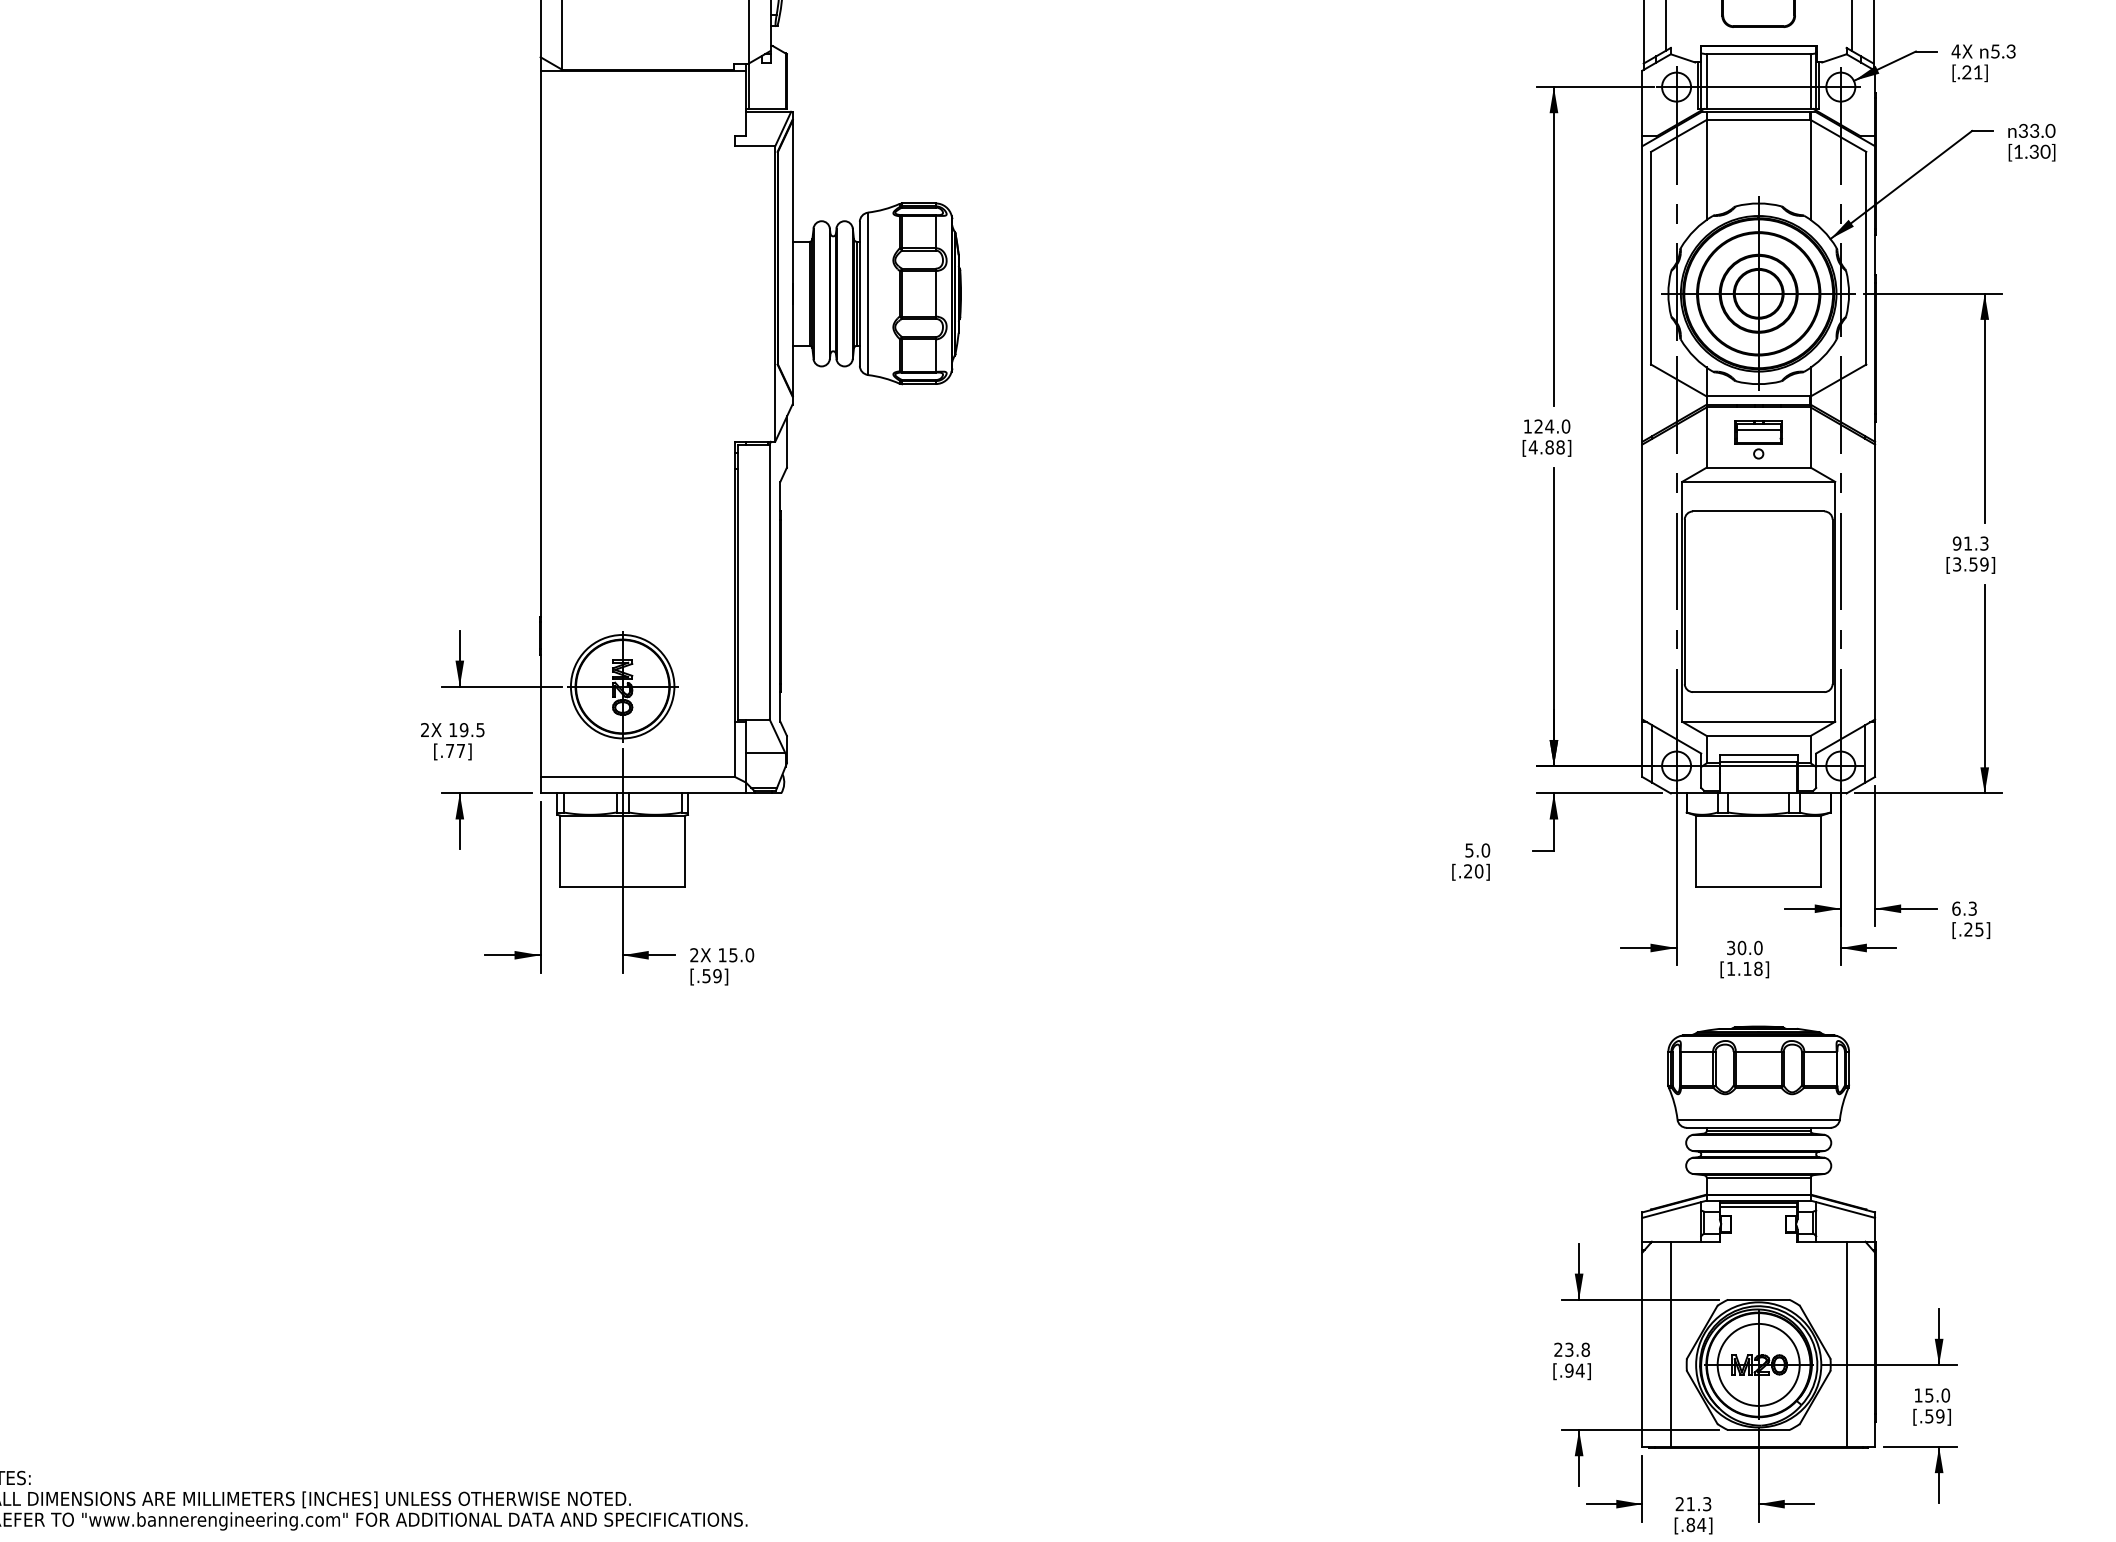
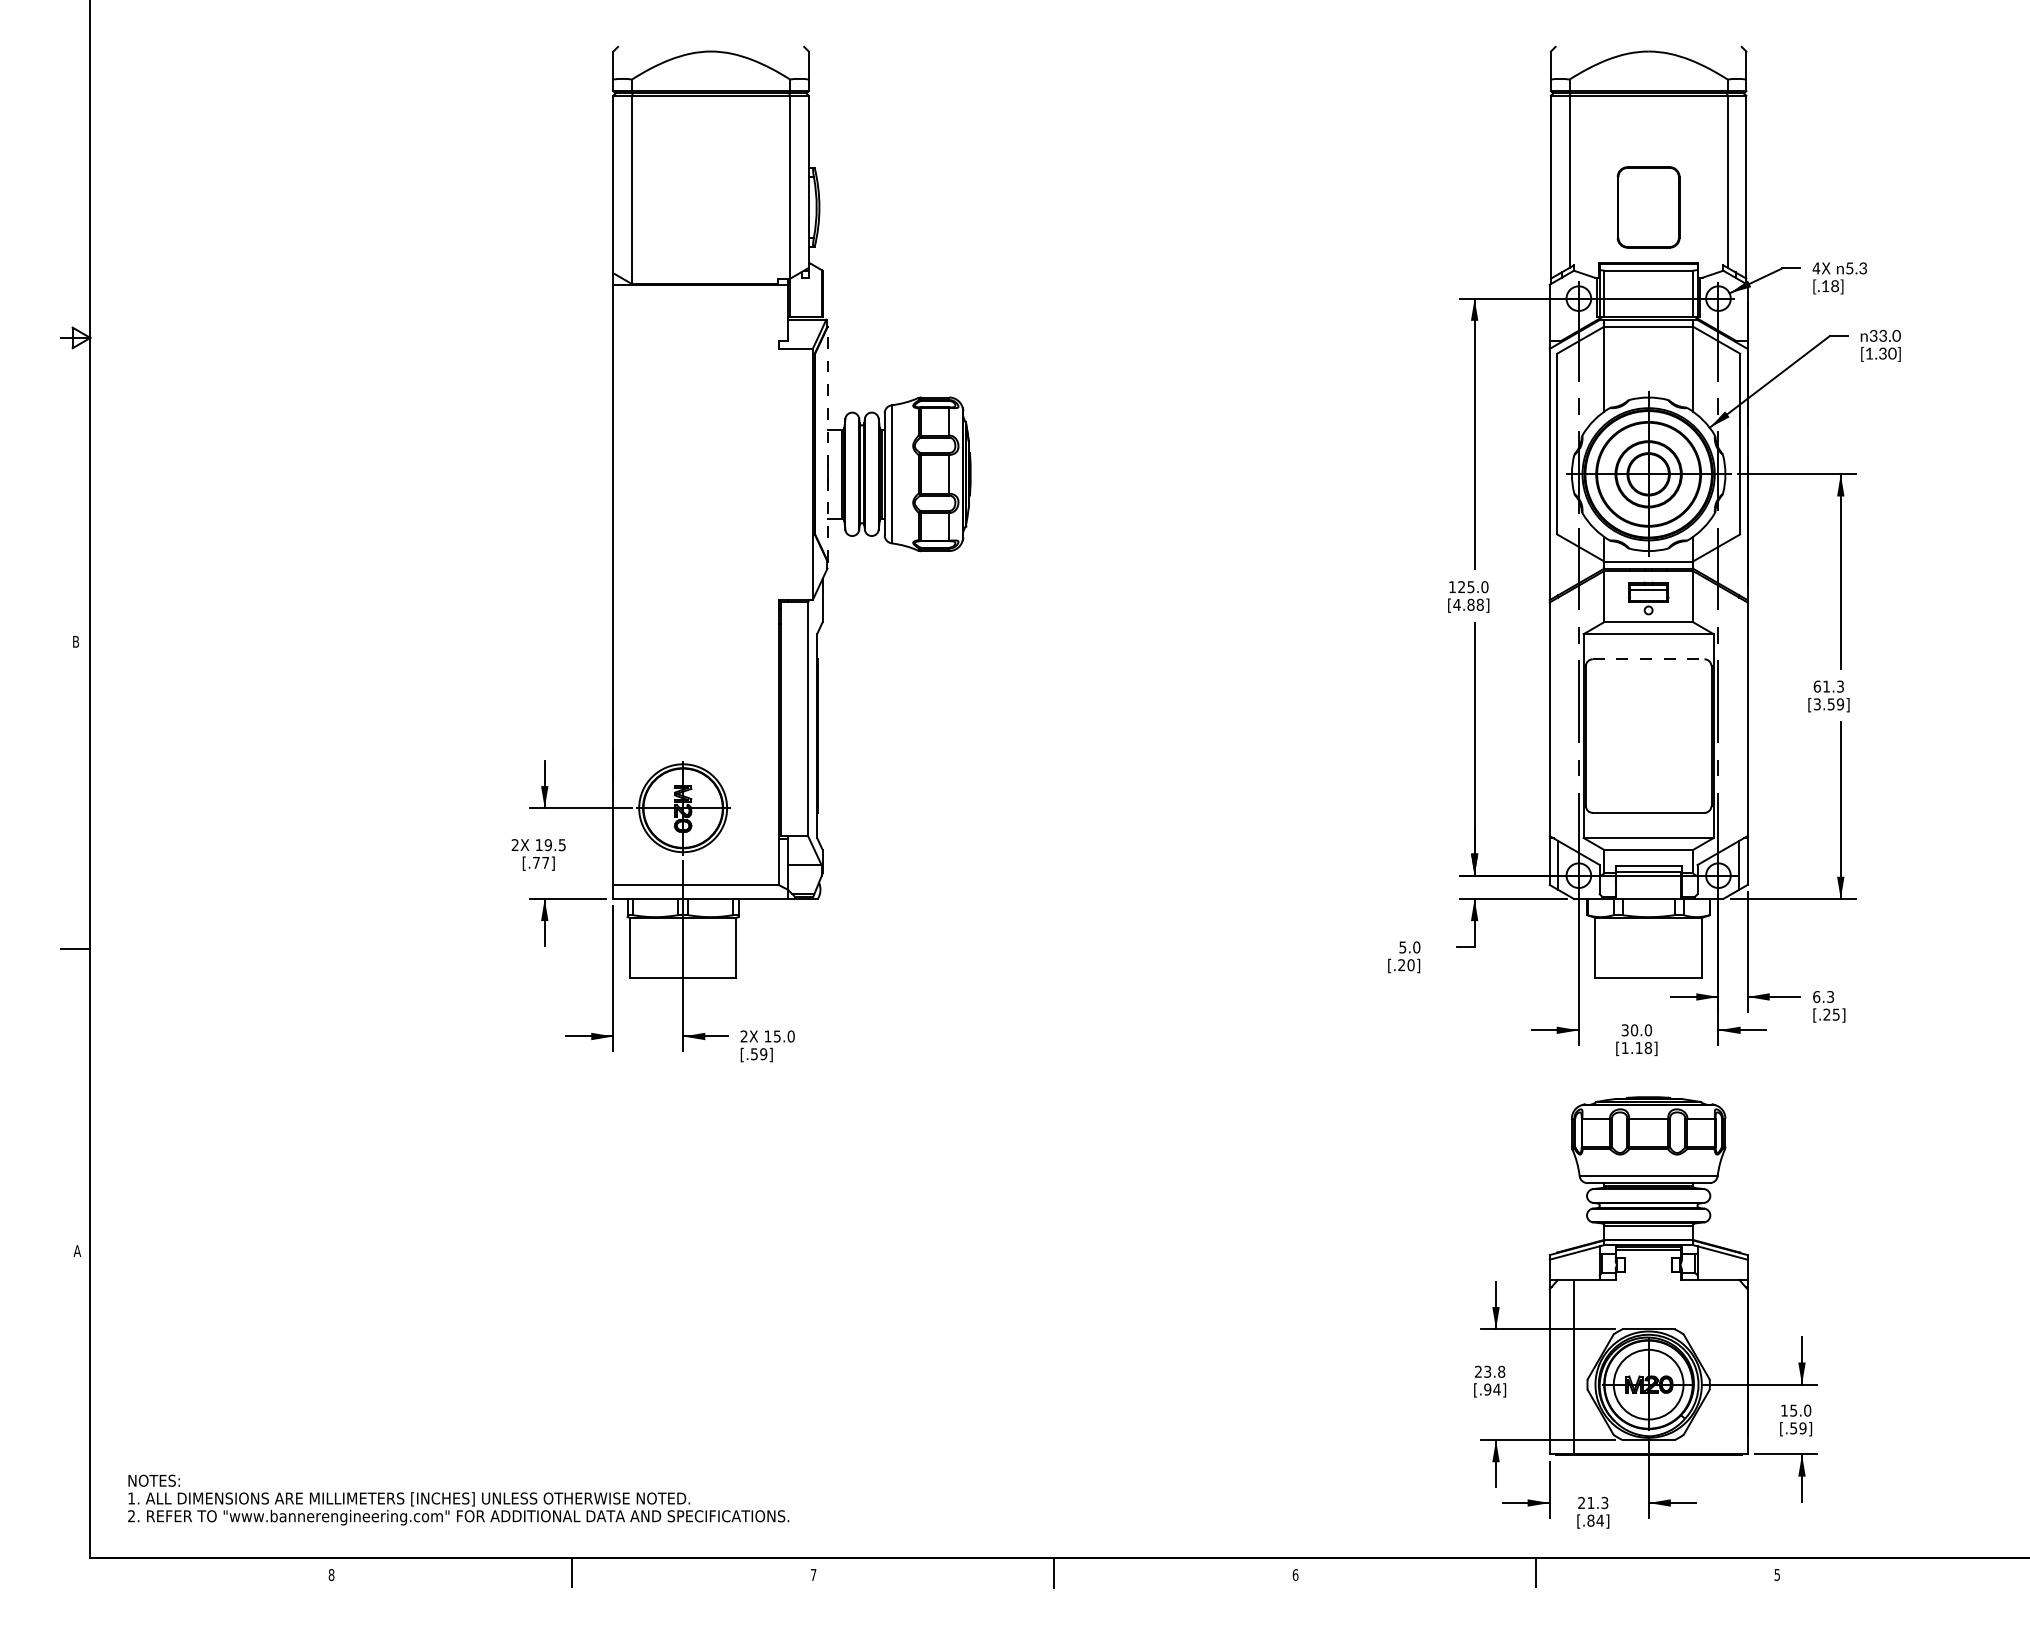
text: (1971, 72) -> (1829, 286), [.21] -> [.18]
line: (792, 257) -> (827, 443), solid -> dashed
text: (1549, 426) -> (1470, 587), 124.0 -> 125.0
line: (1758, 511) -> (1648, 659), solid -> dashed
text: (1956, 543) -> (1816, 686), 91.3 -> 61.3
line: (1846, 1343) -> (1723, 1366), removed

